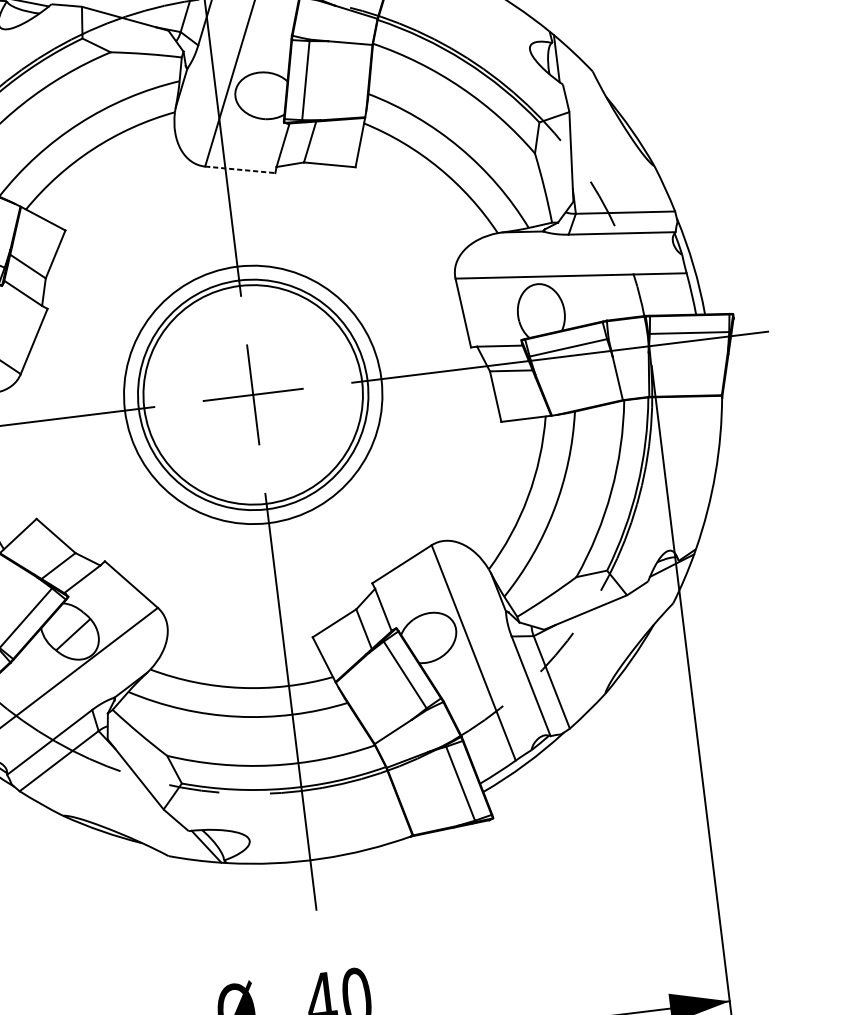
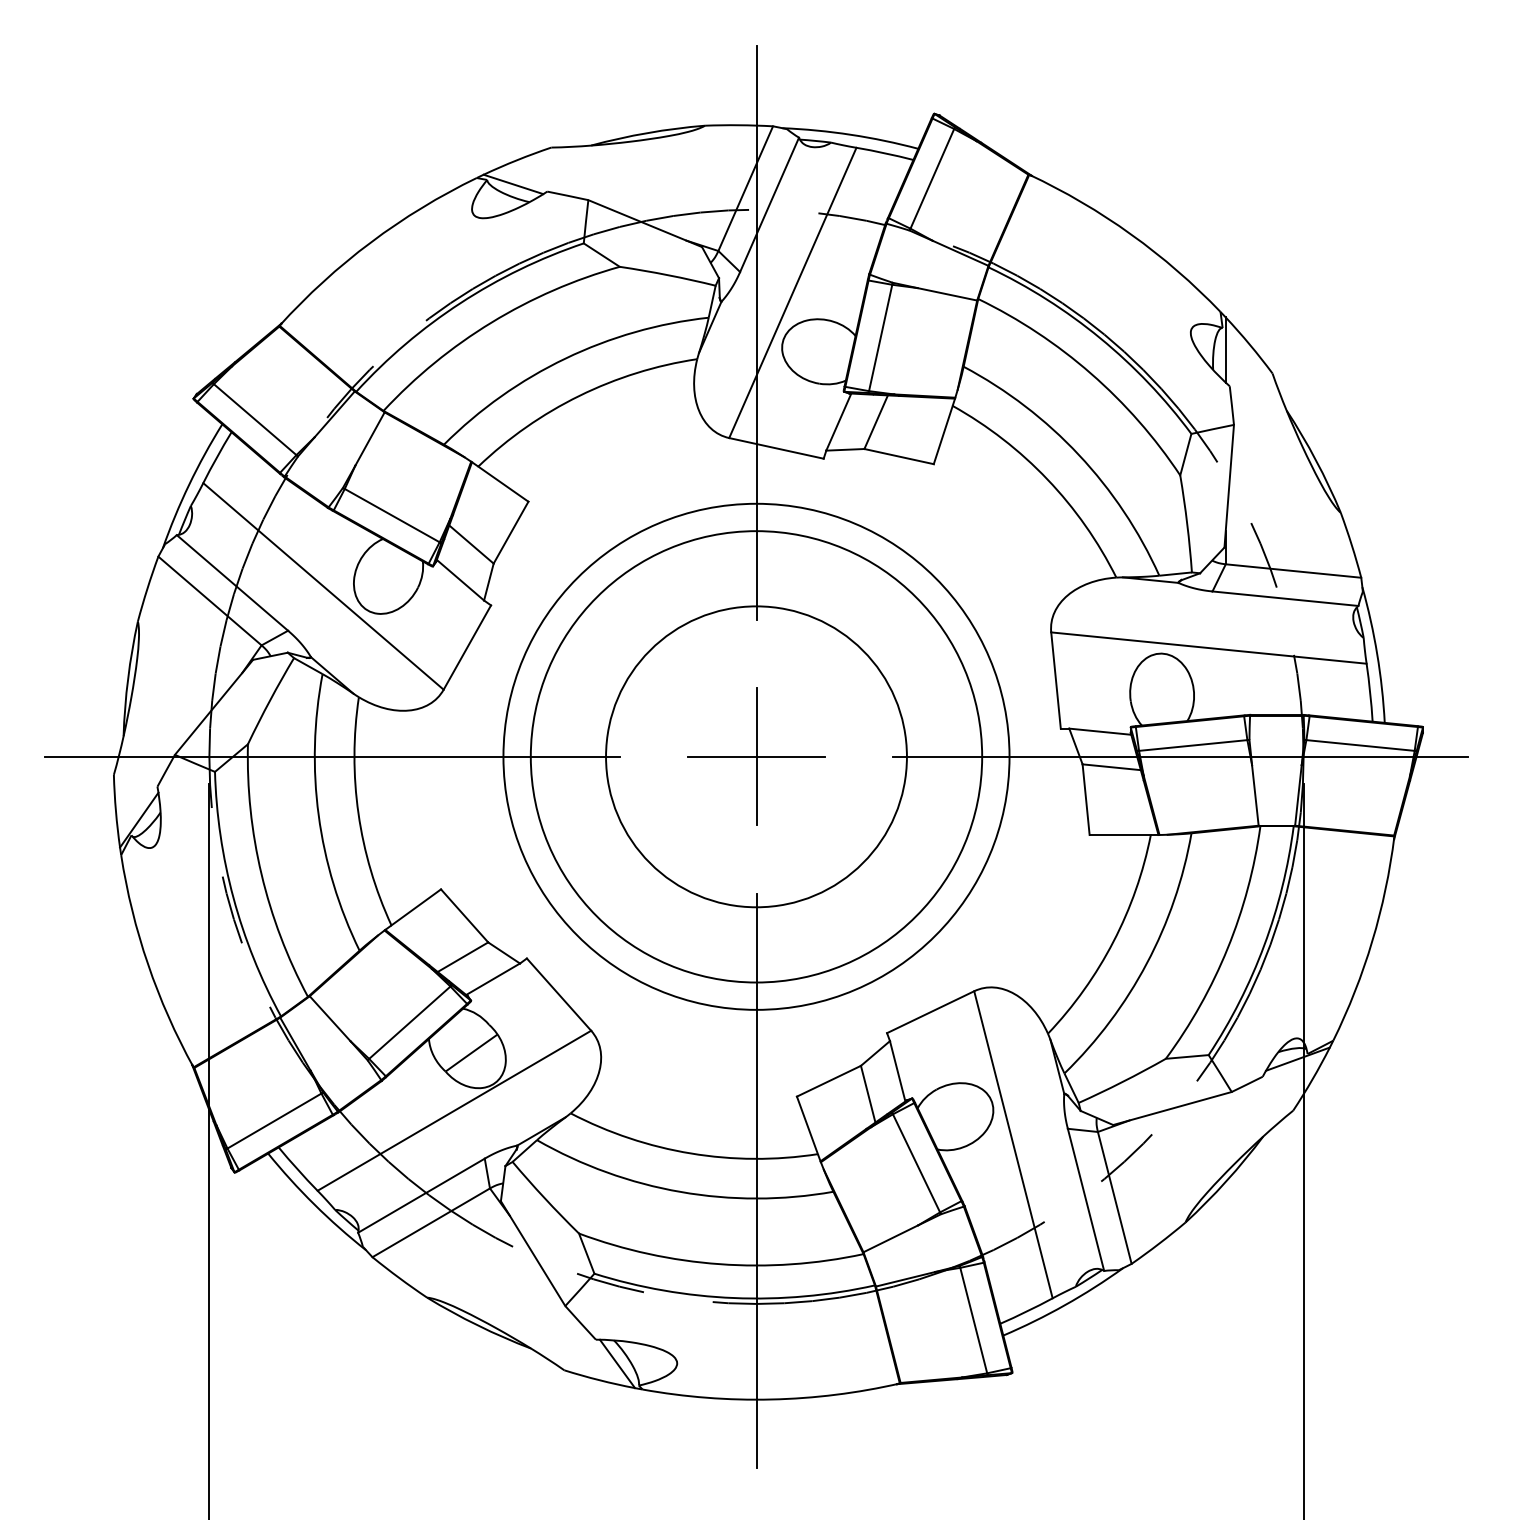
line: (240, 169) -> (776, 448), dashed -> solid
circle: (253, 394) -> (756, 756), size x1.43
circle: (253, 394) -> (756, 756), size x1.43

